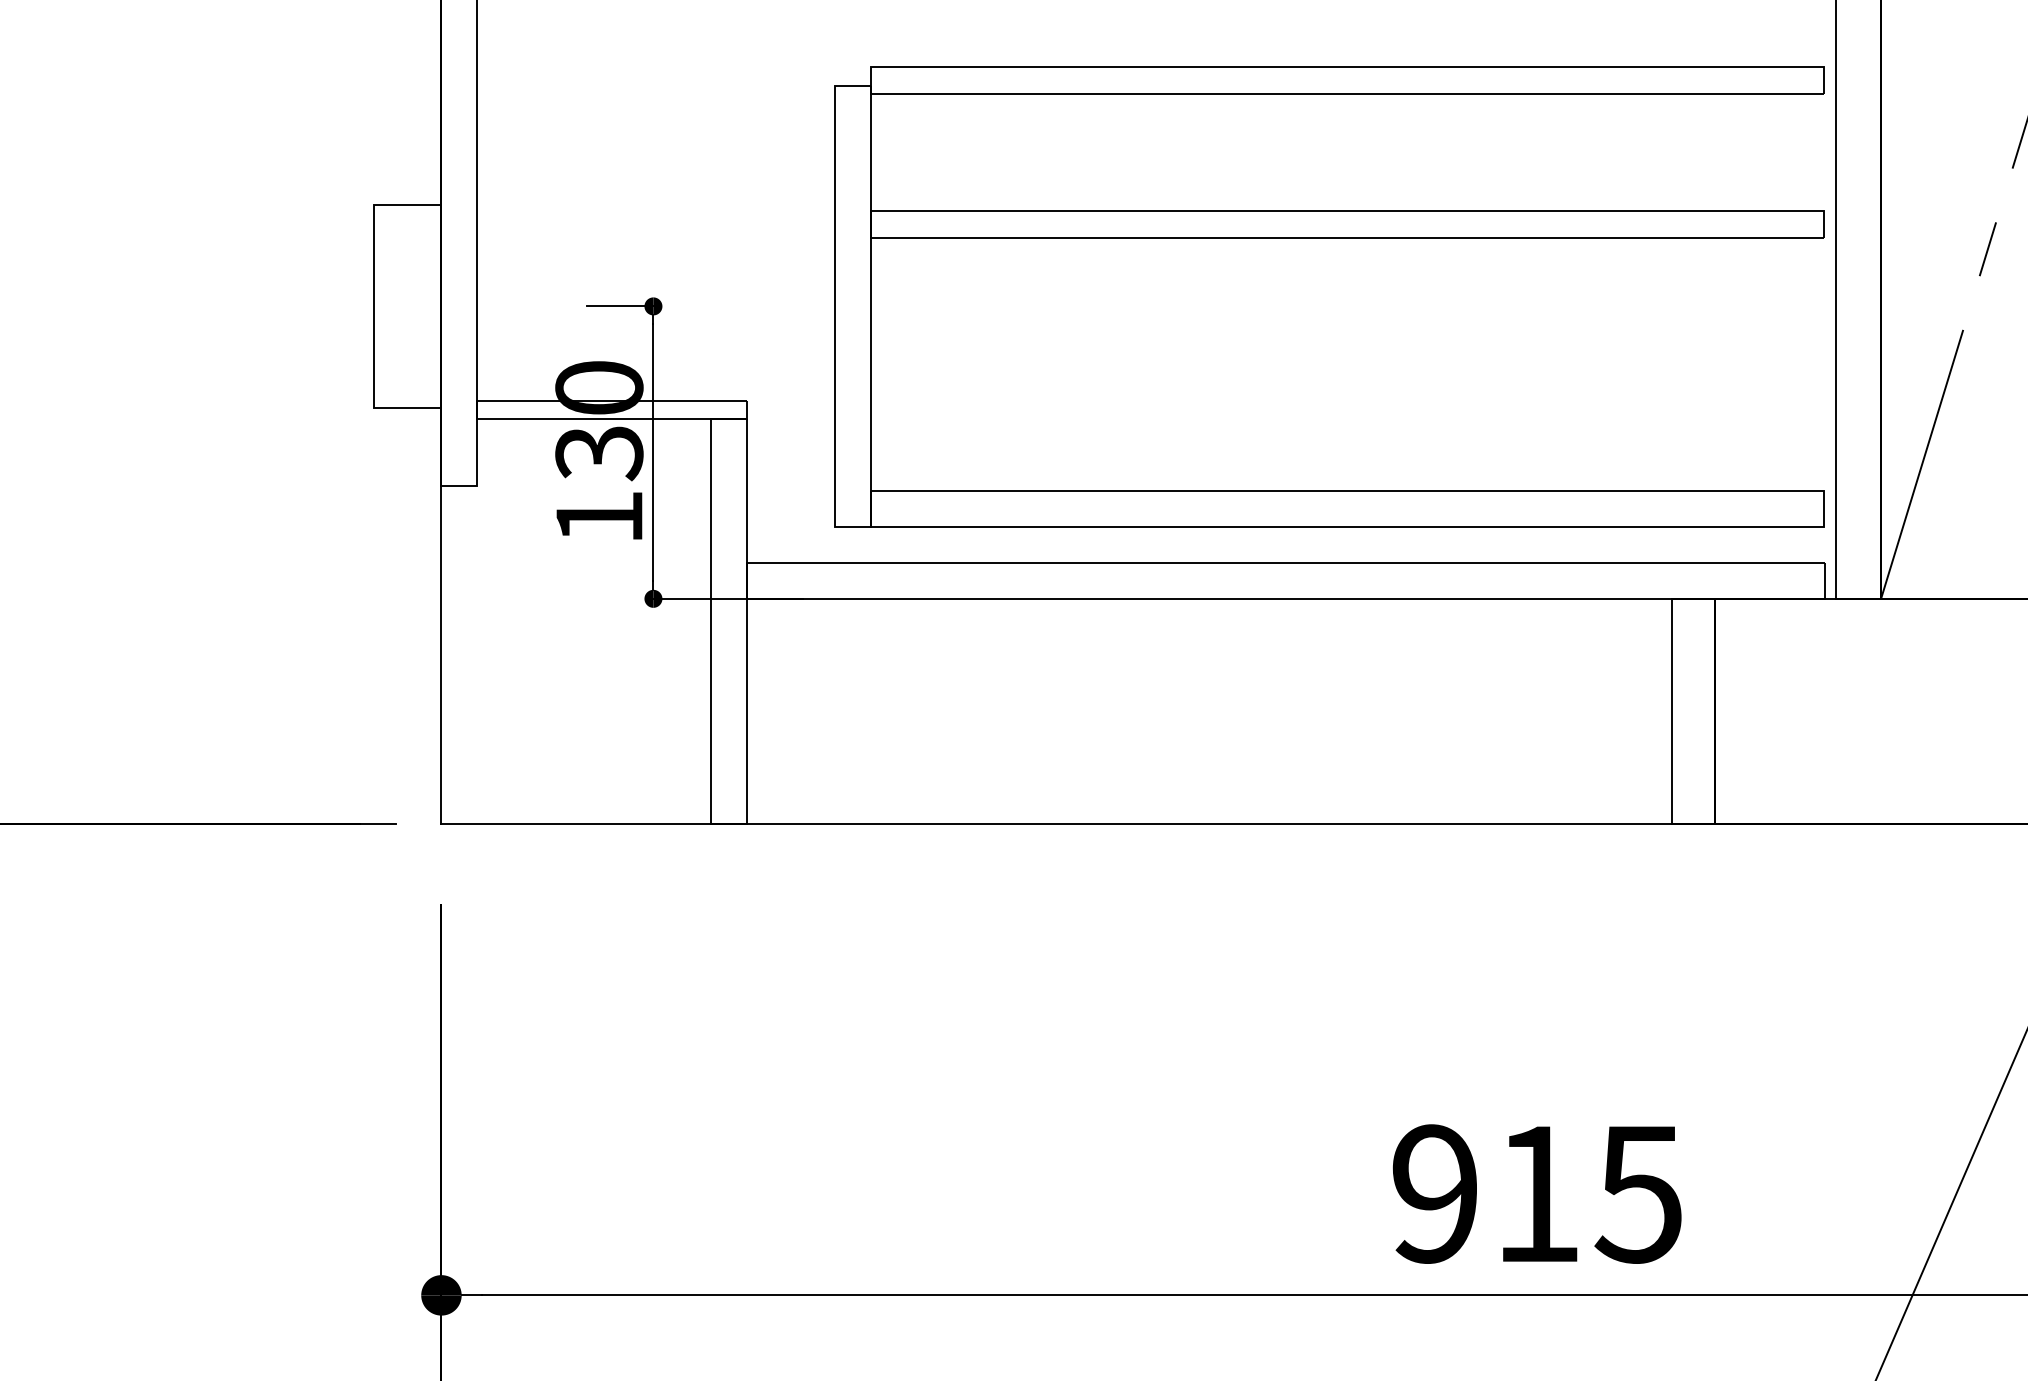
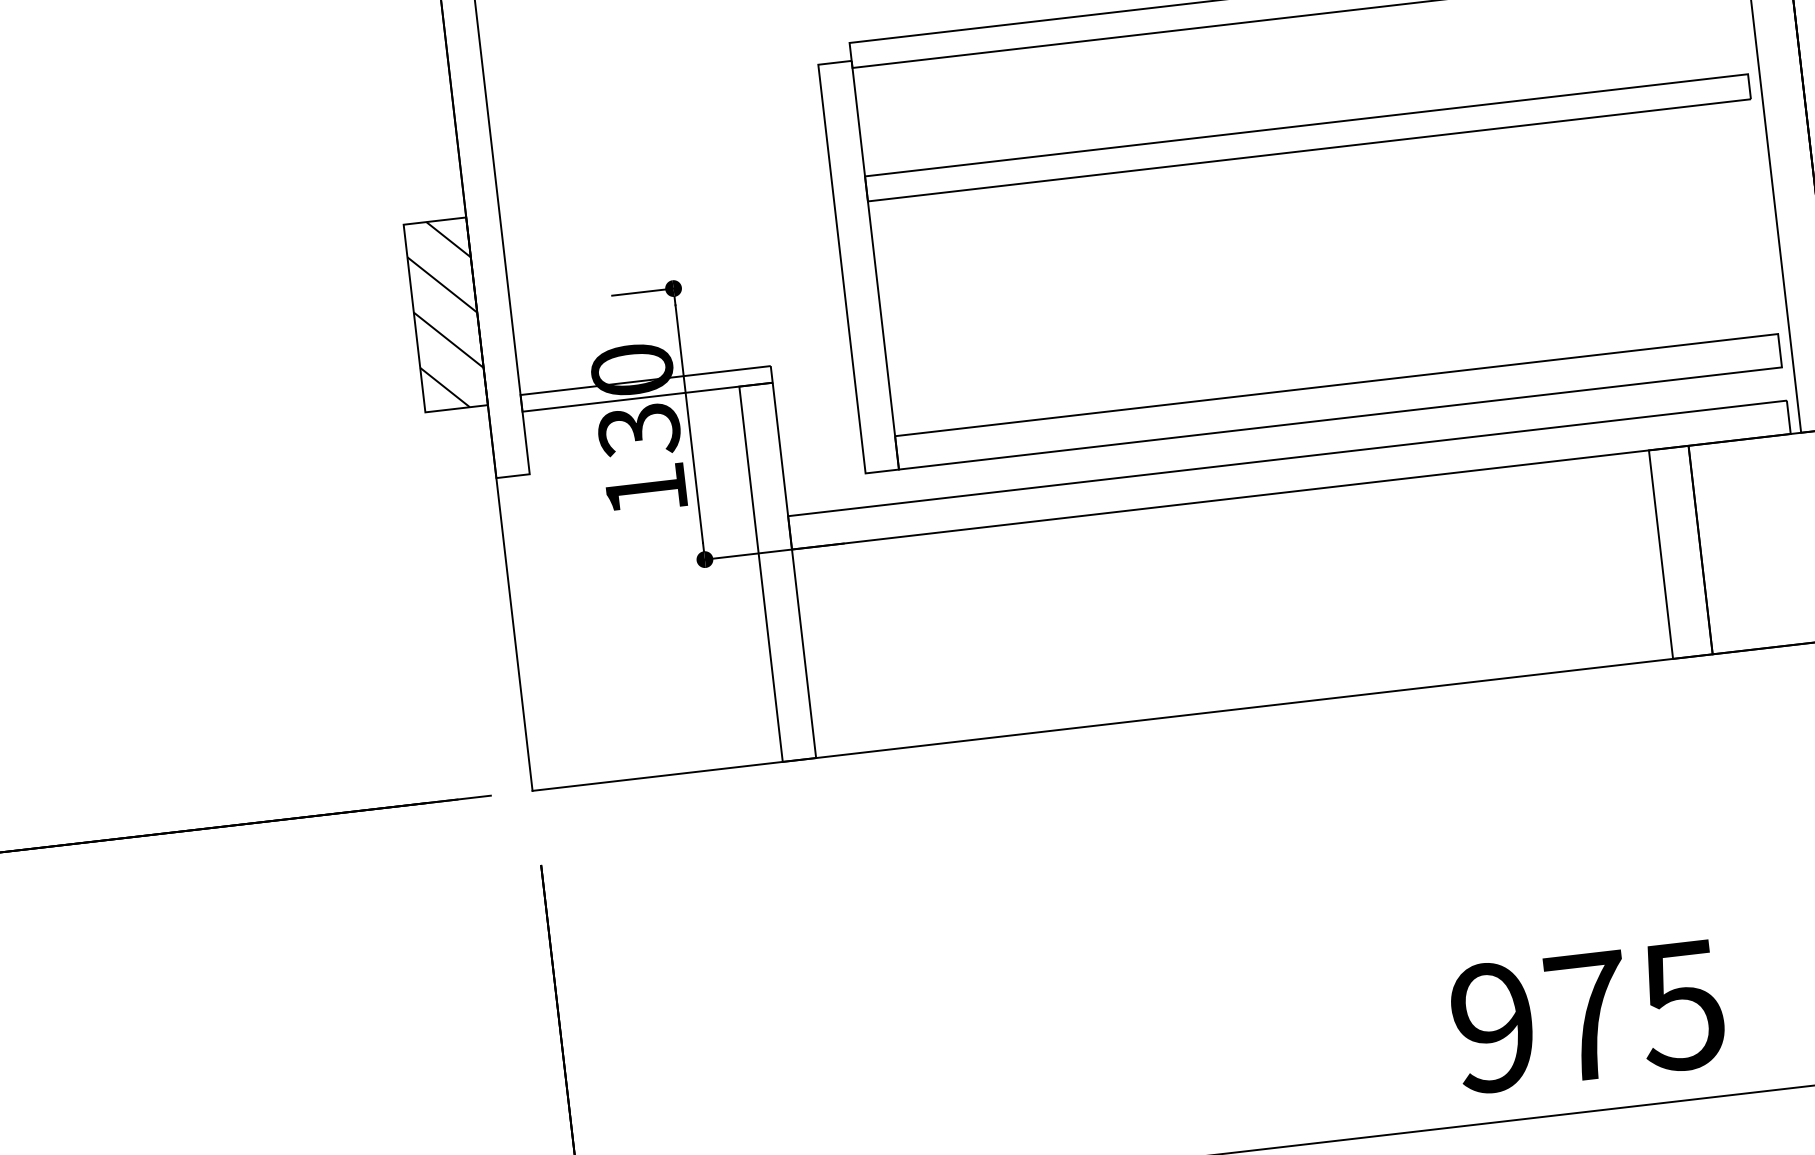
hatch: (407, 306) -> (445, 315), added
text: (1538, 1193) -> (1589, 1015), 915 -> 975

